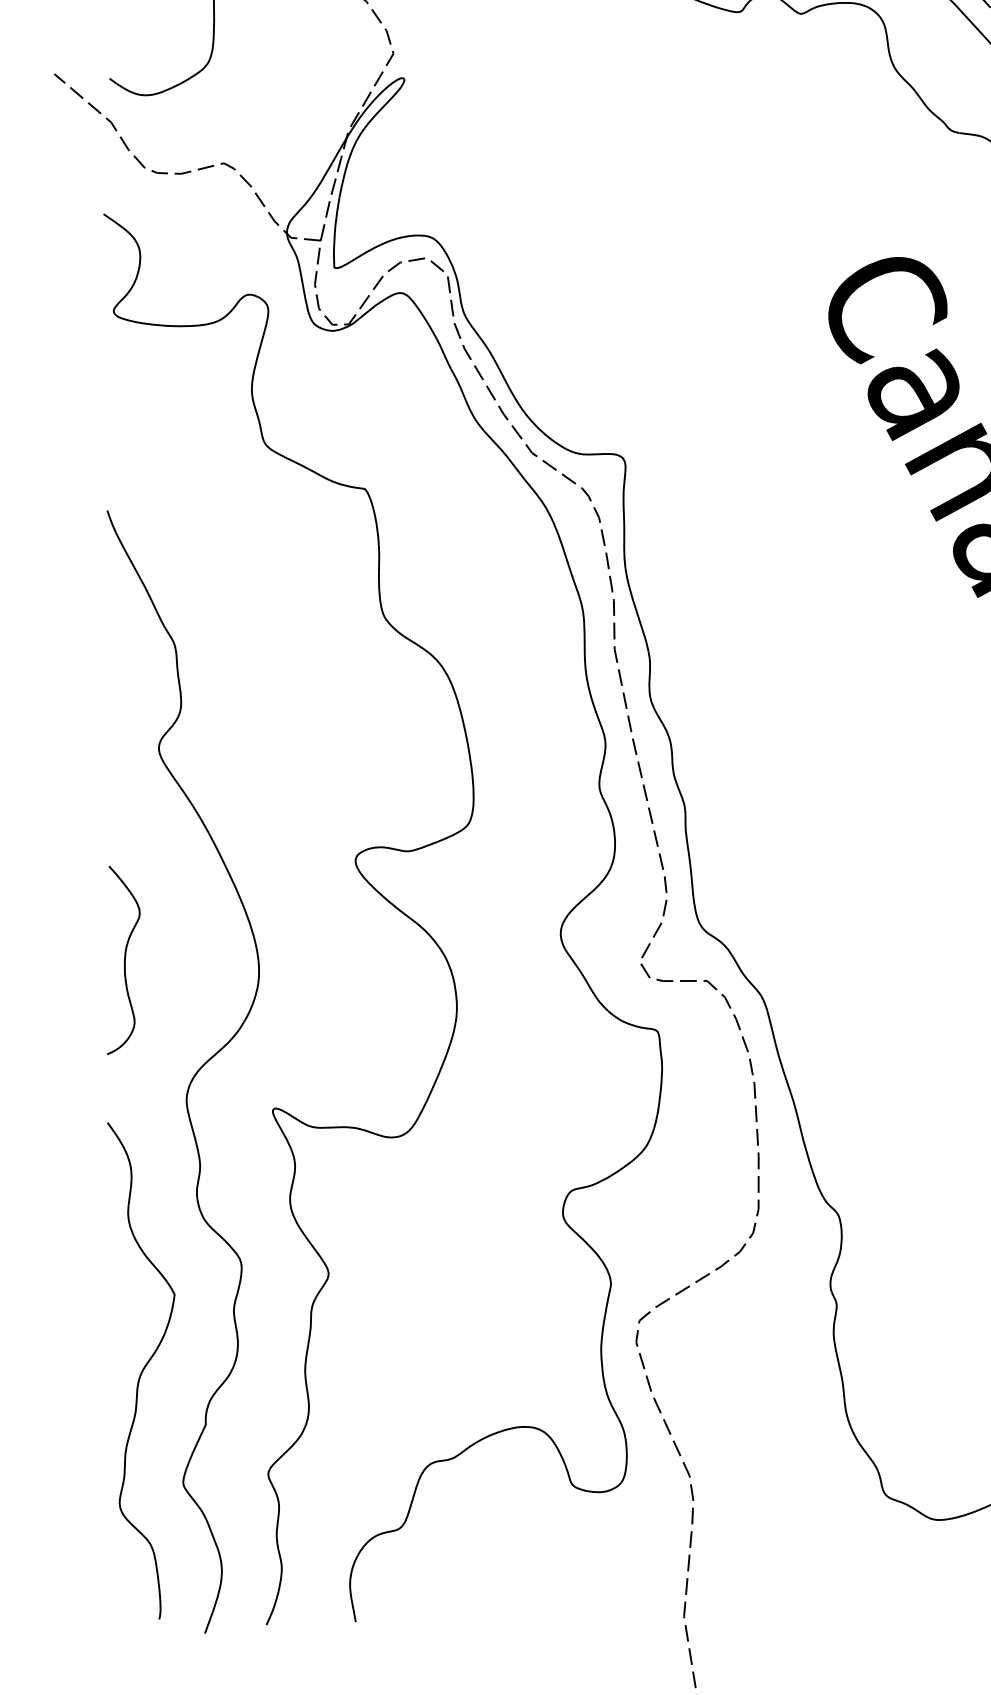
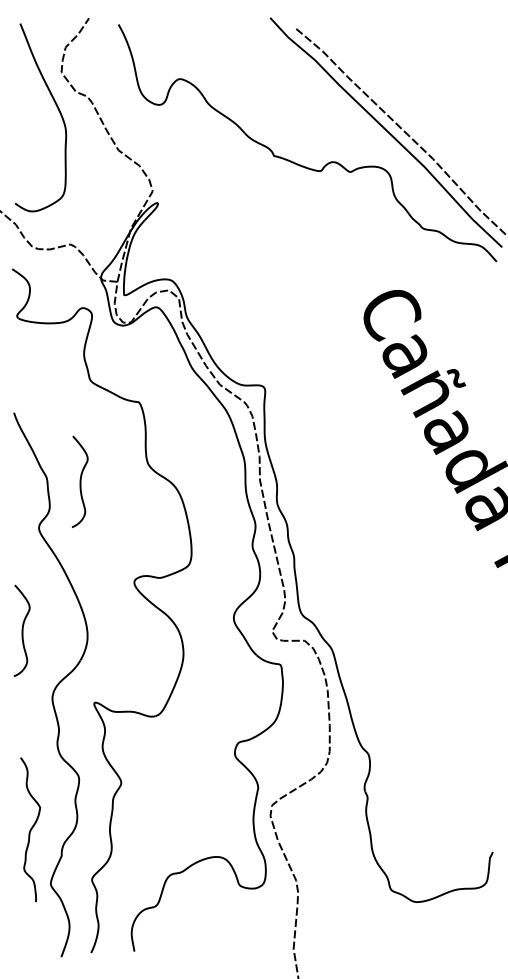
curve: (242, 652) -> (79, 481), added
part: (141, 1370) -> (30, 829), size x0.6

